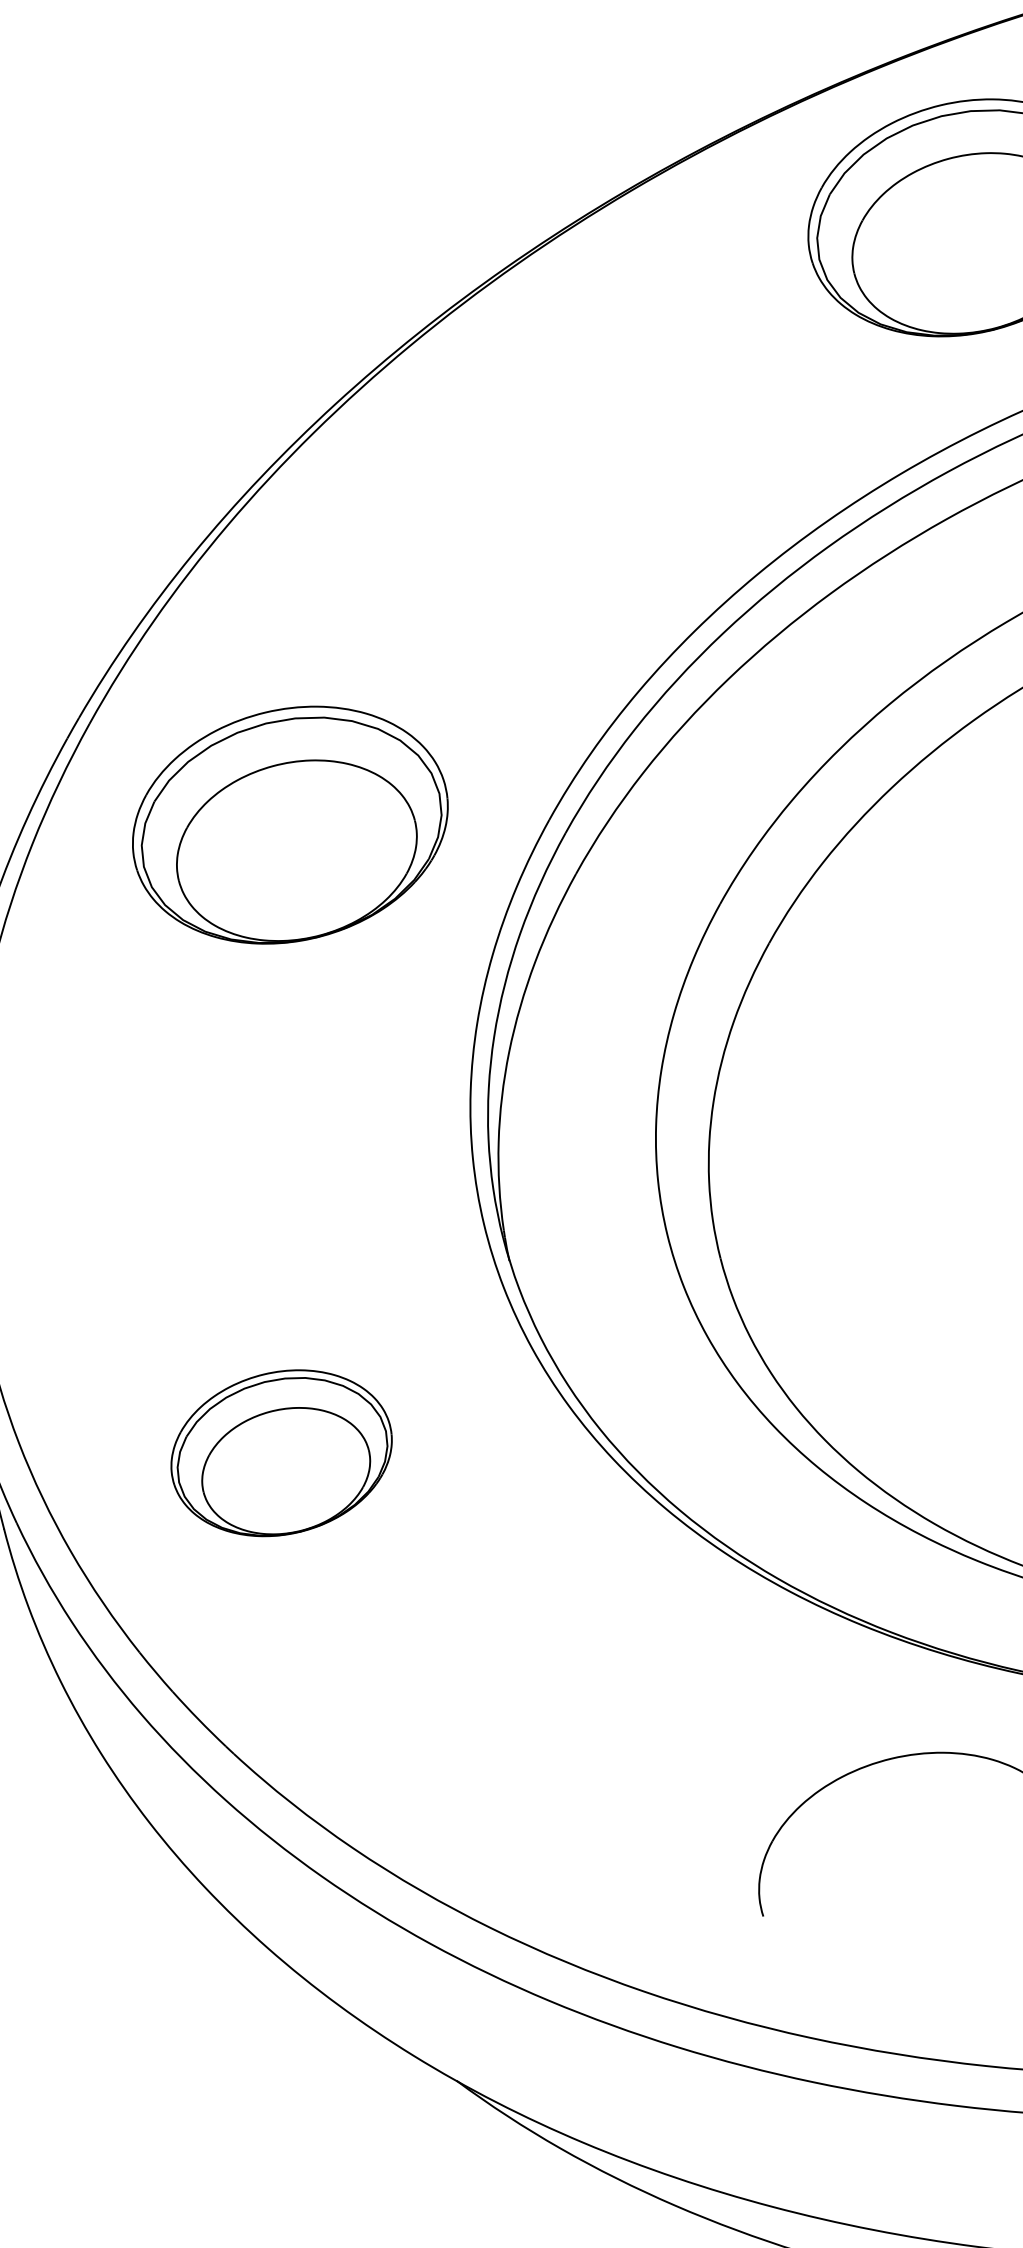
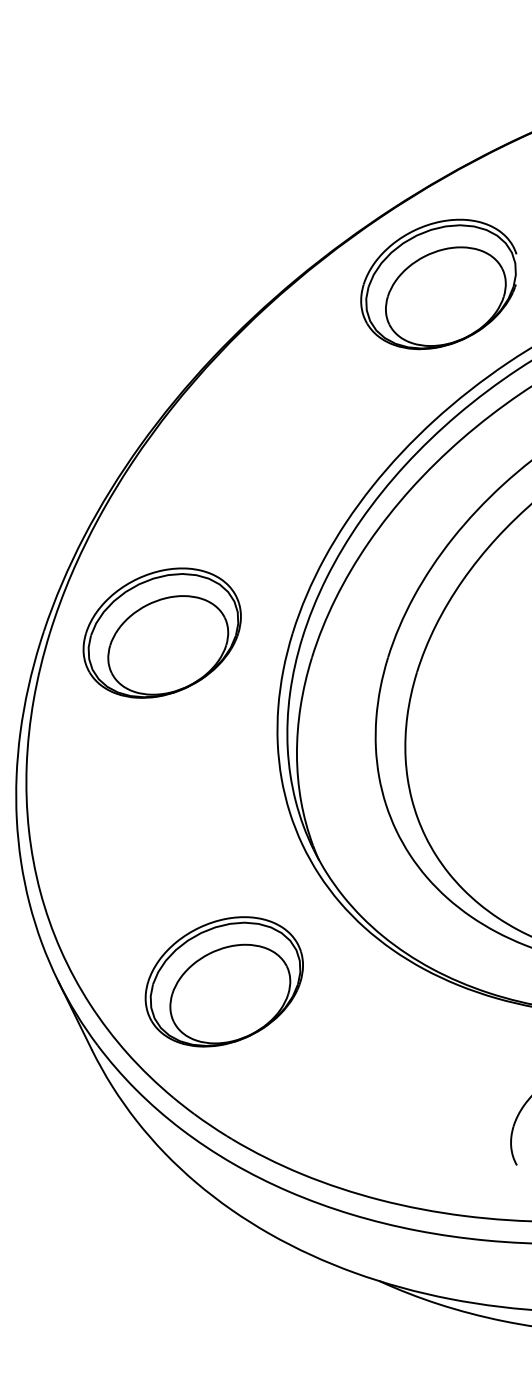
part: (289, 823) -> (161, 632), moved
part: (280, 1452) -> (223, 981), size x1.43

